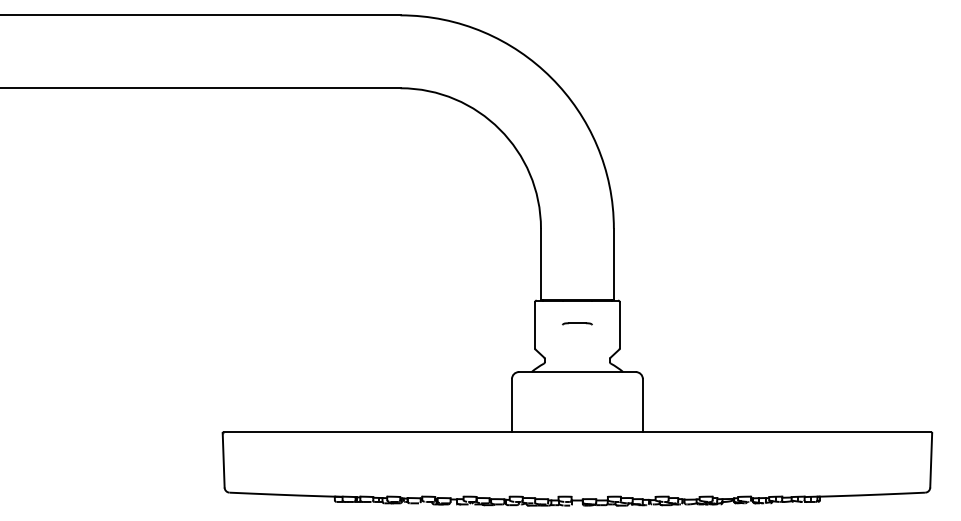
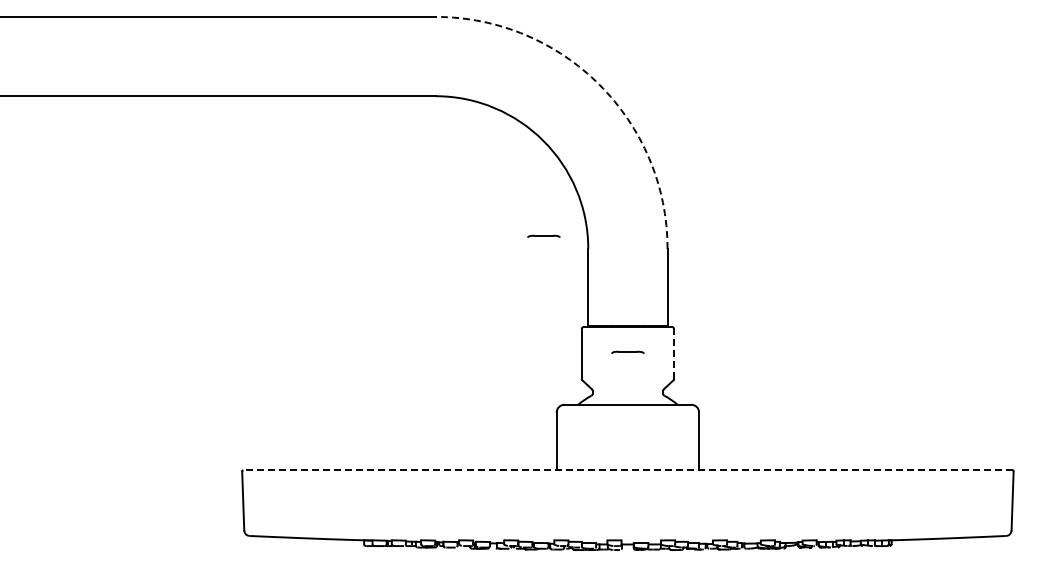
arc: (551, 77) -> (599, 84), solid -> dashed
part: (499, 216) -> (543, 235), added
line: (620, 324) -> (674, 353), solid -> dashed
line: (577, 432) -> (627, 470), solid -> dashed

